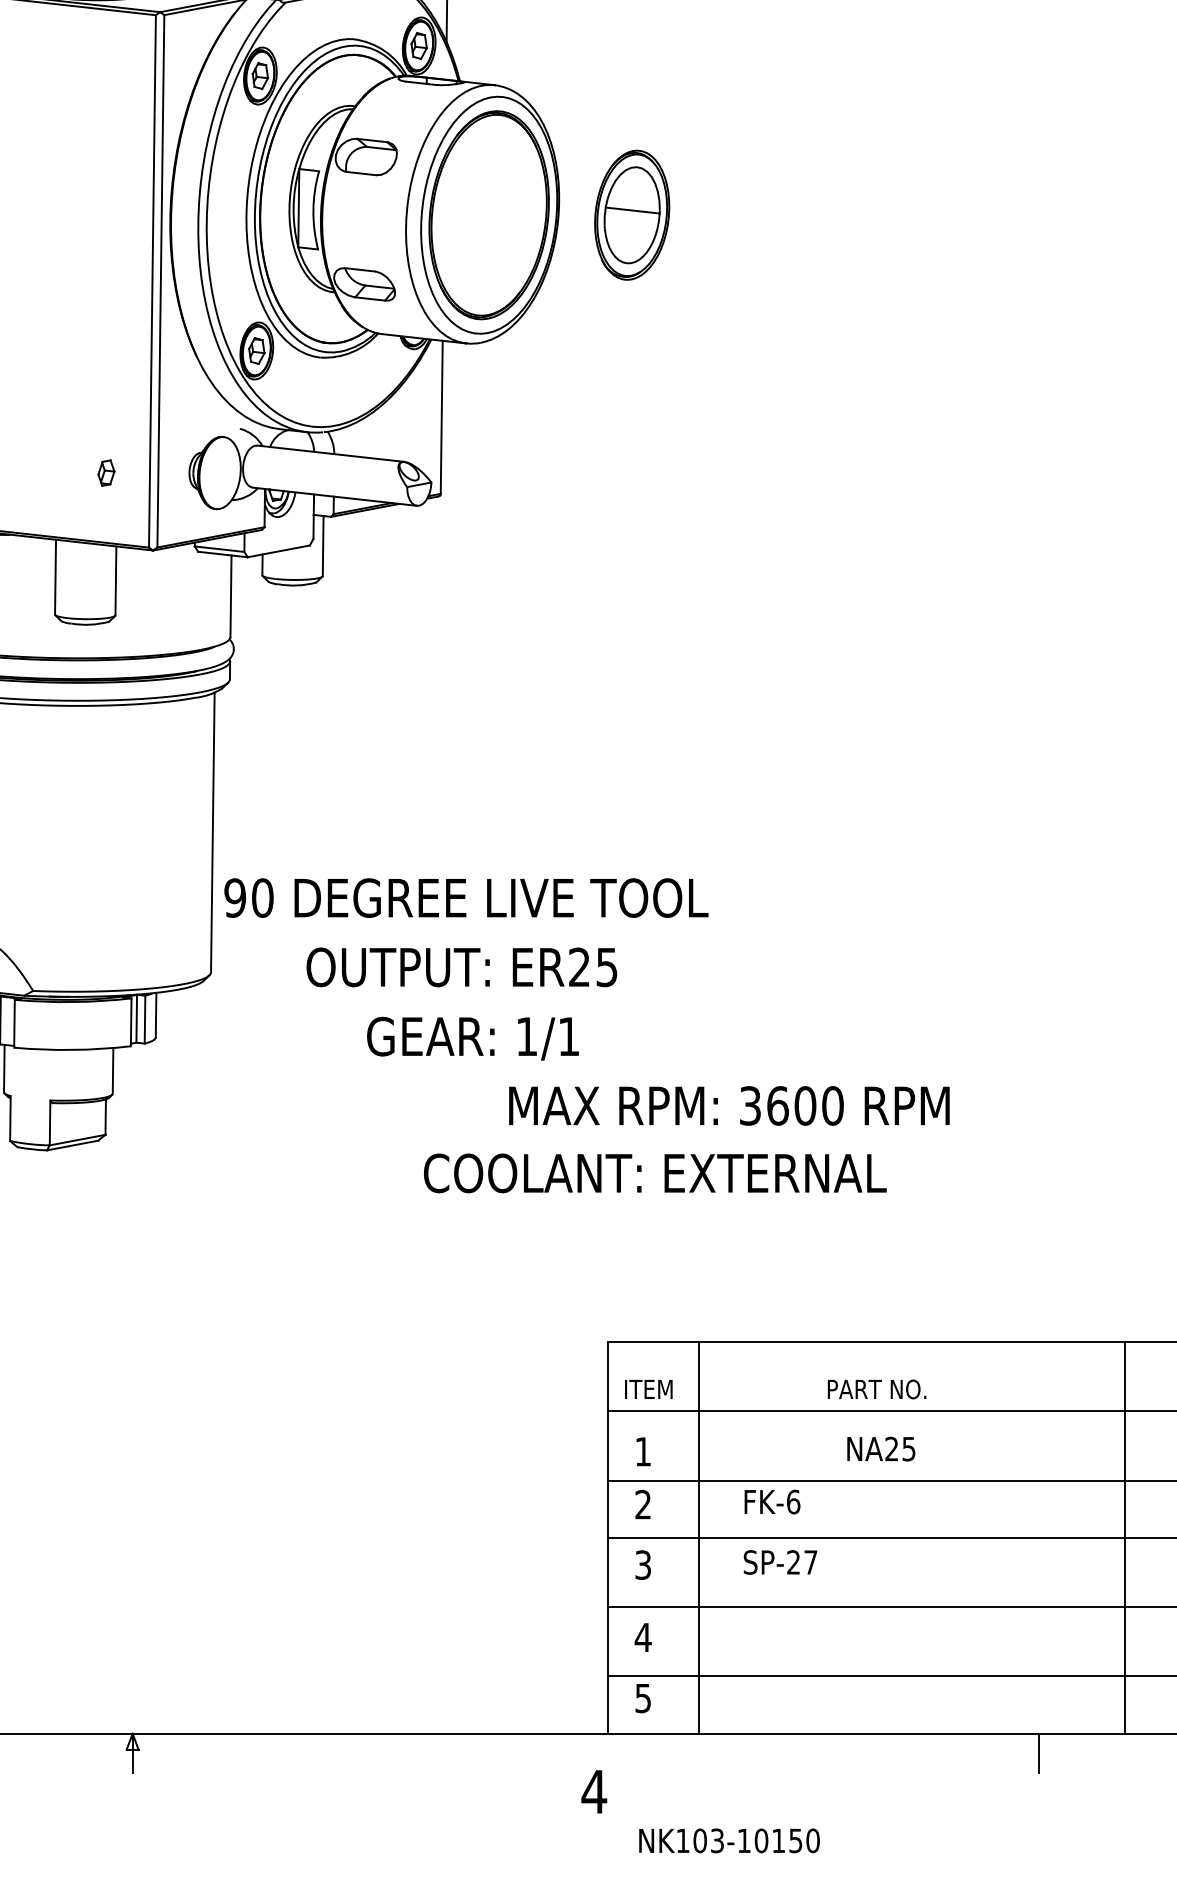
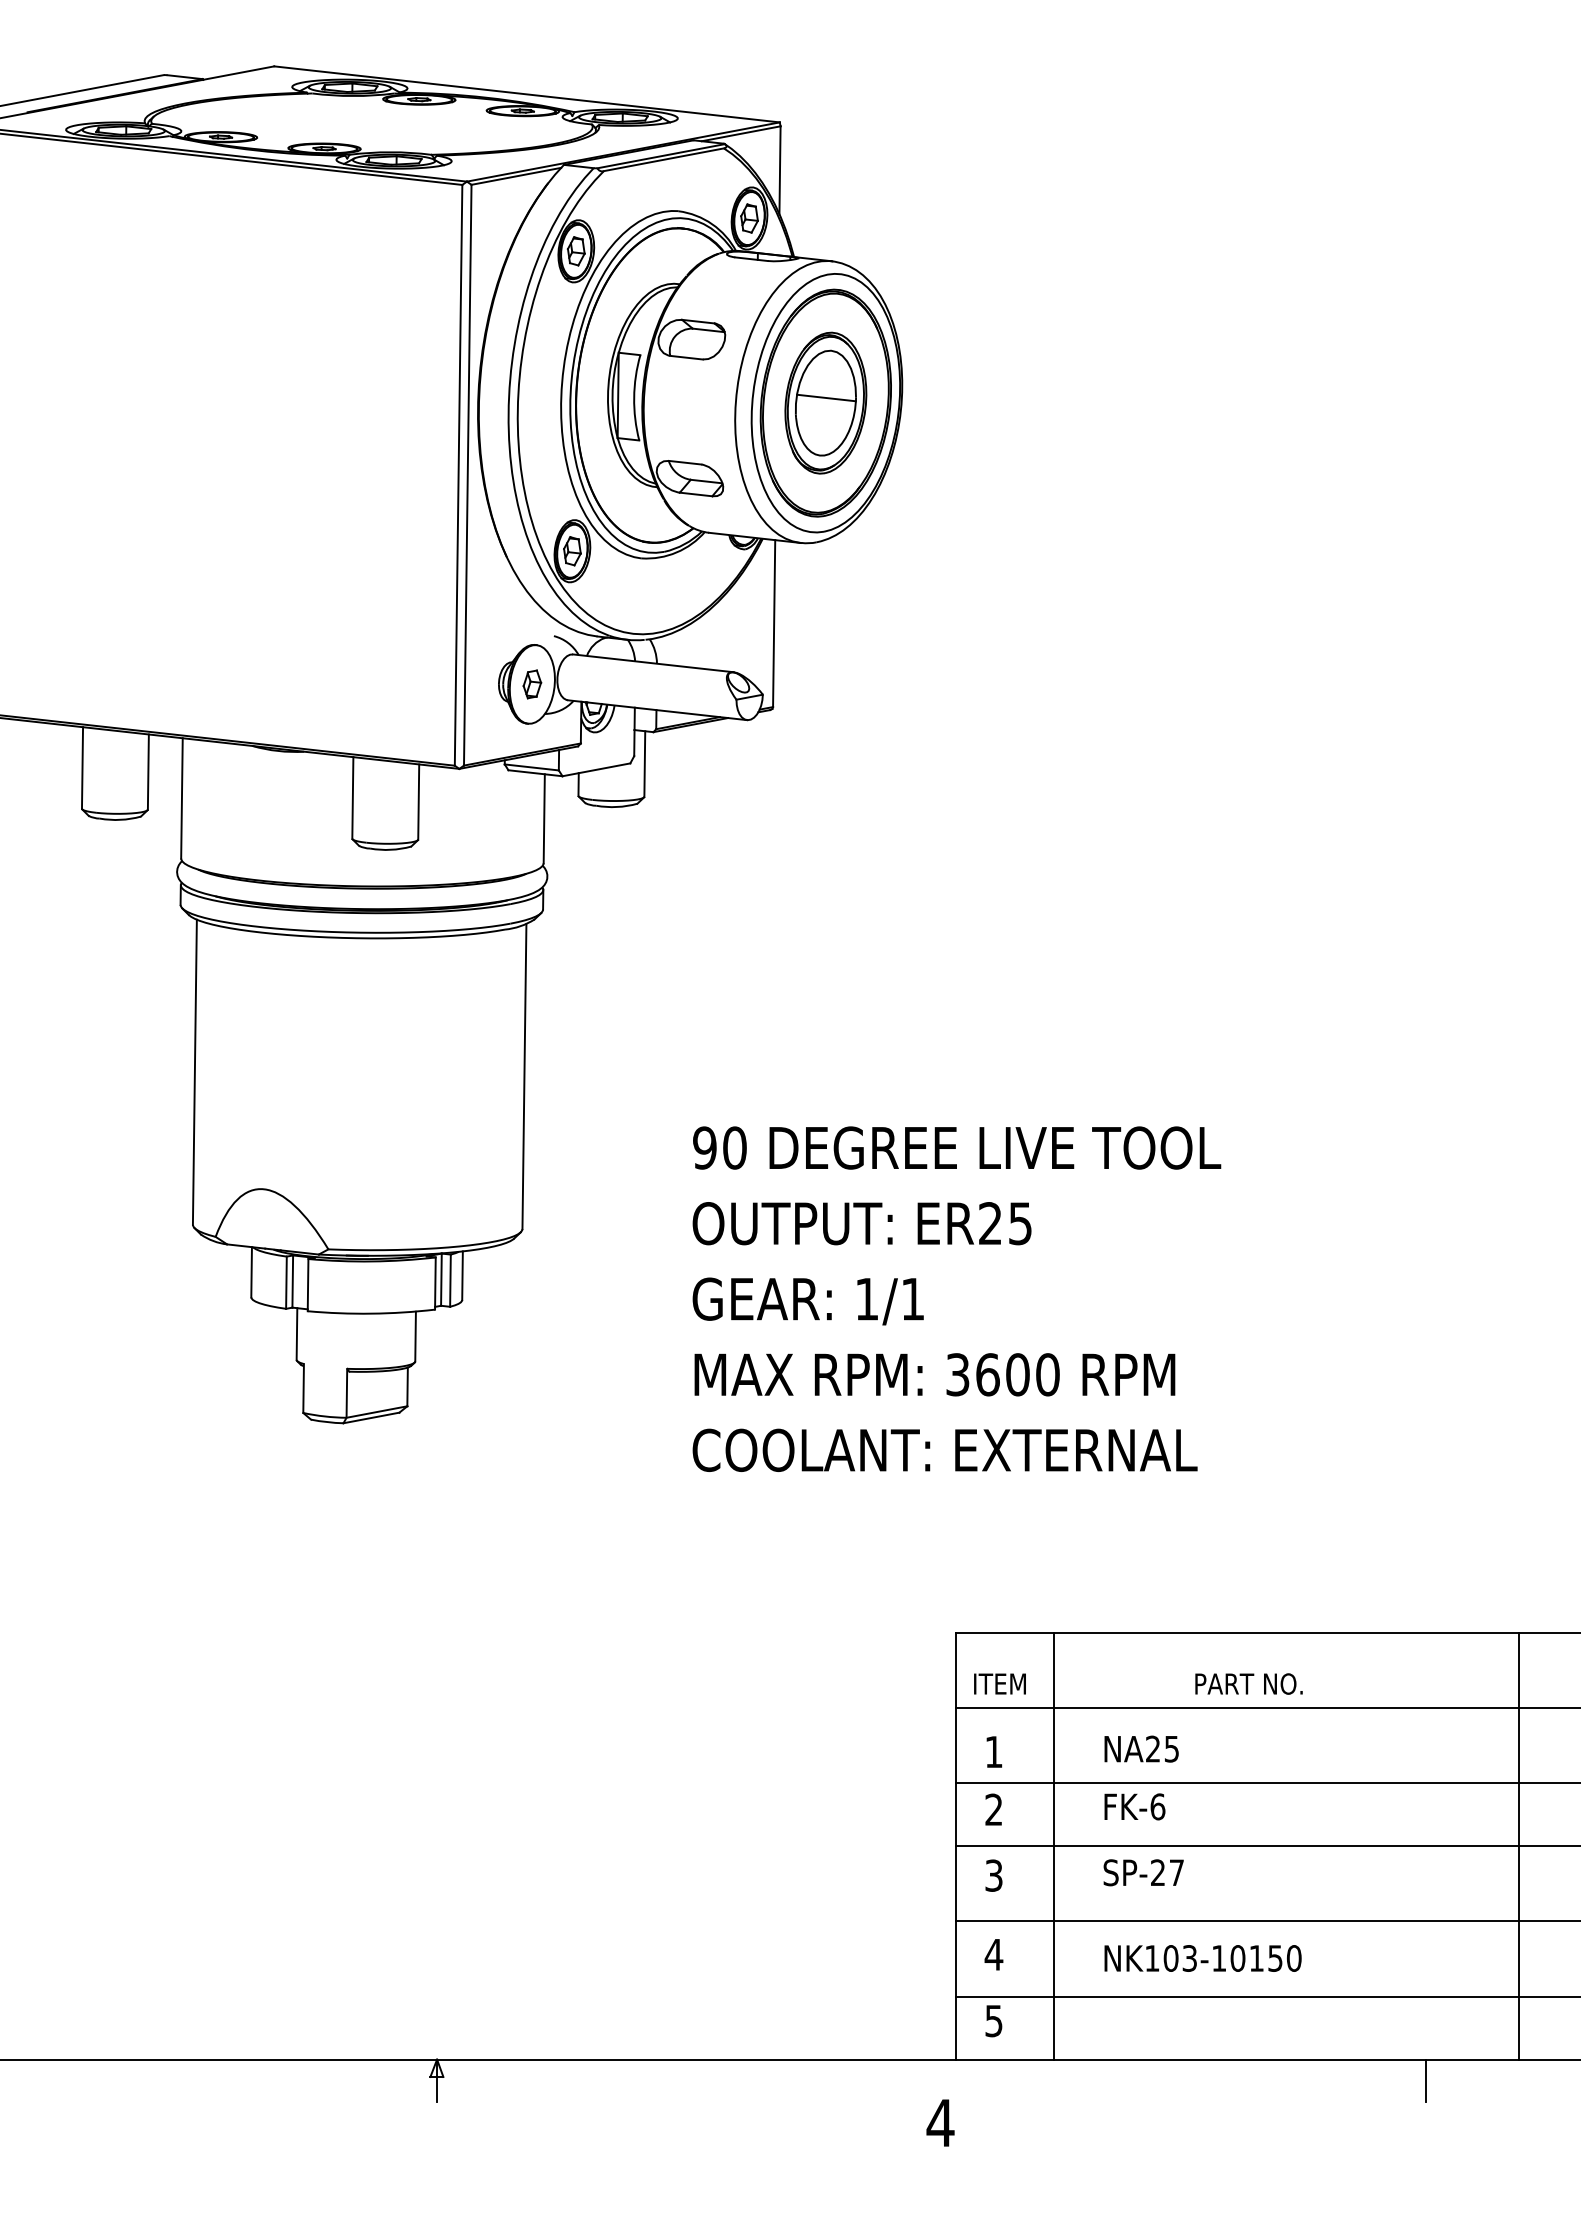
part: (631, 214) -> (825, 402), moved
part: (106, 473) -> (532, 684), moved
text: (466, 897) -> (957, 1147), moved
text: (461, 967) -> (861, 1223), moved
text: (728, 1105) -> (934, 1374), moved
text: (654, 1172) -> (944, 1449), moved
text: (881, 1448) -> (1141, 1748), moved
text: (728, 1840) -> (1202, 1958), moved

